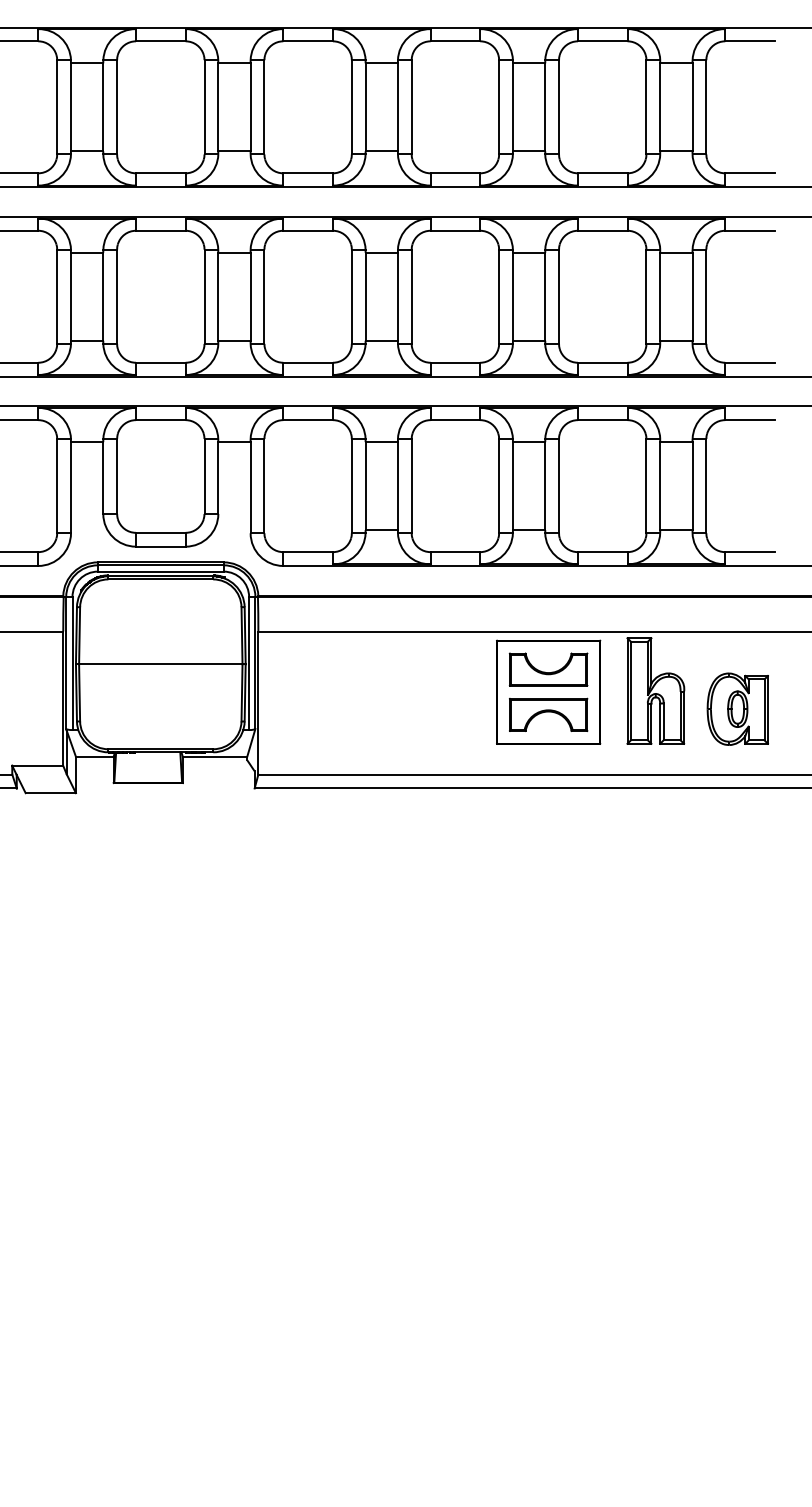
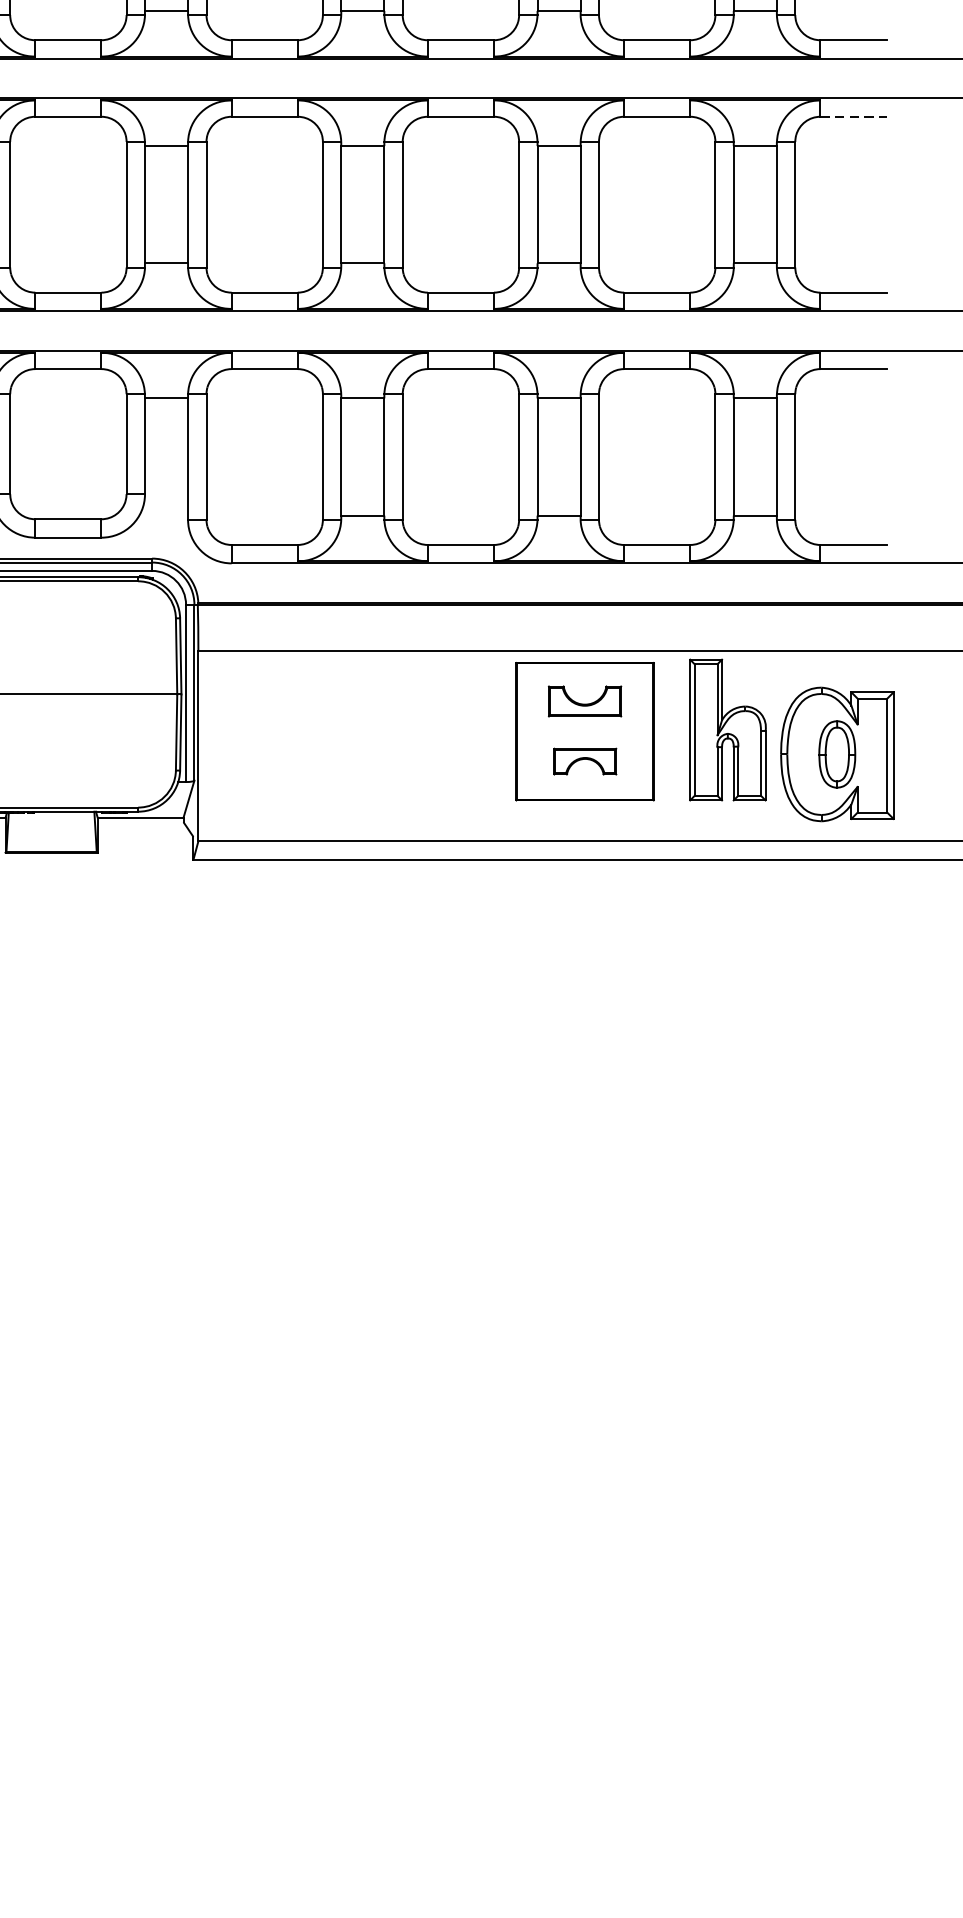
line: (750, 230) -> (854, 116), solid -> dashed
part: (548, 669) -> (584, 701), size x0.7
part: (737, 708) -> (836, 753), size x1.4
part: (548, 714) -> (584, 761), size x0.6

